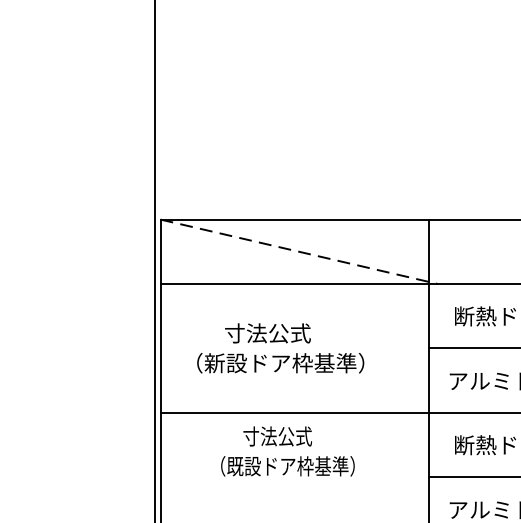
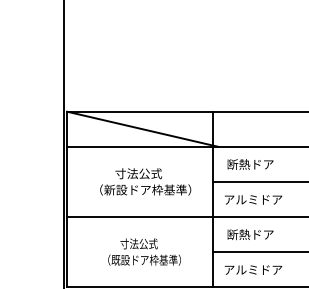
line: (298, 252) -> (142, 129), dashed -> solid
text: (280, 347) -> (145, 181), moved
text: (287, 450) -> (144, 251), moved

